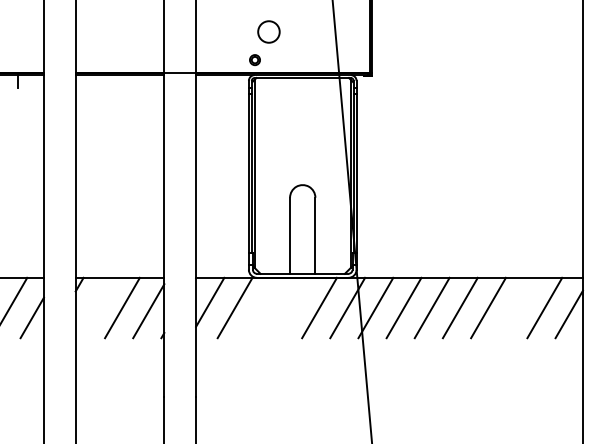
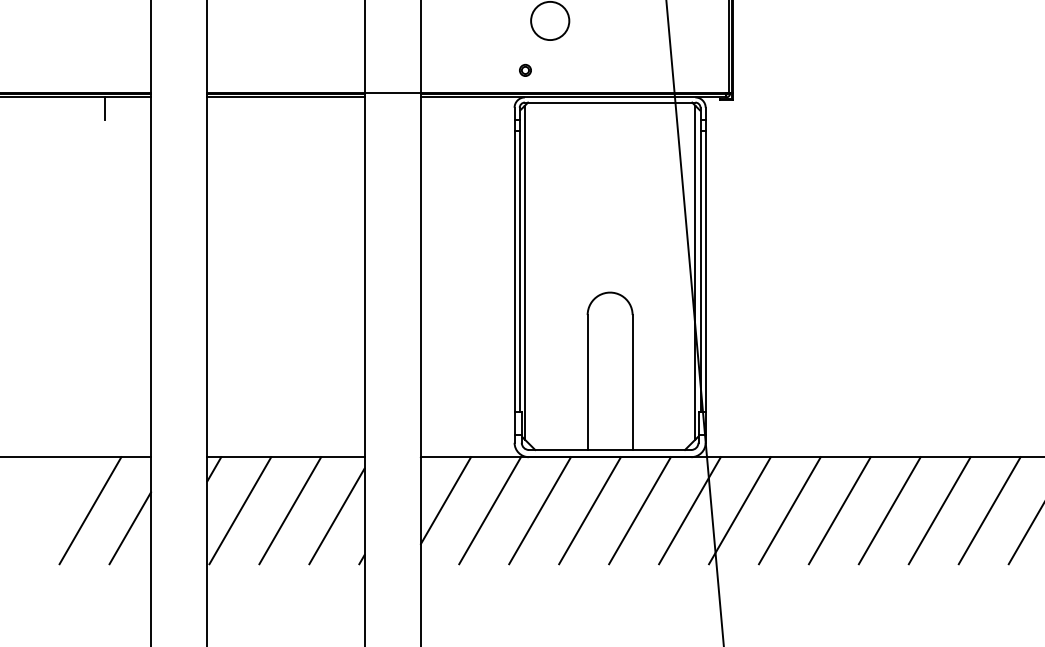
part: (254, 59) -> (524, 69), size x0.62
line: (93, 307) -> (238, 509), added
line: (262, 307) -> (538, 509), added
line: (291, 307) -> (590, 509), added
line: (516, 307) -> (989, 509), added

